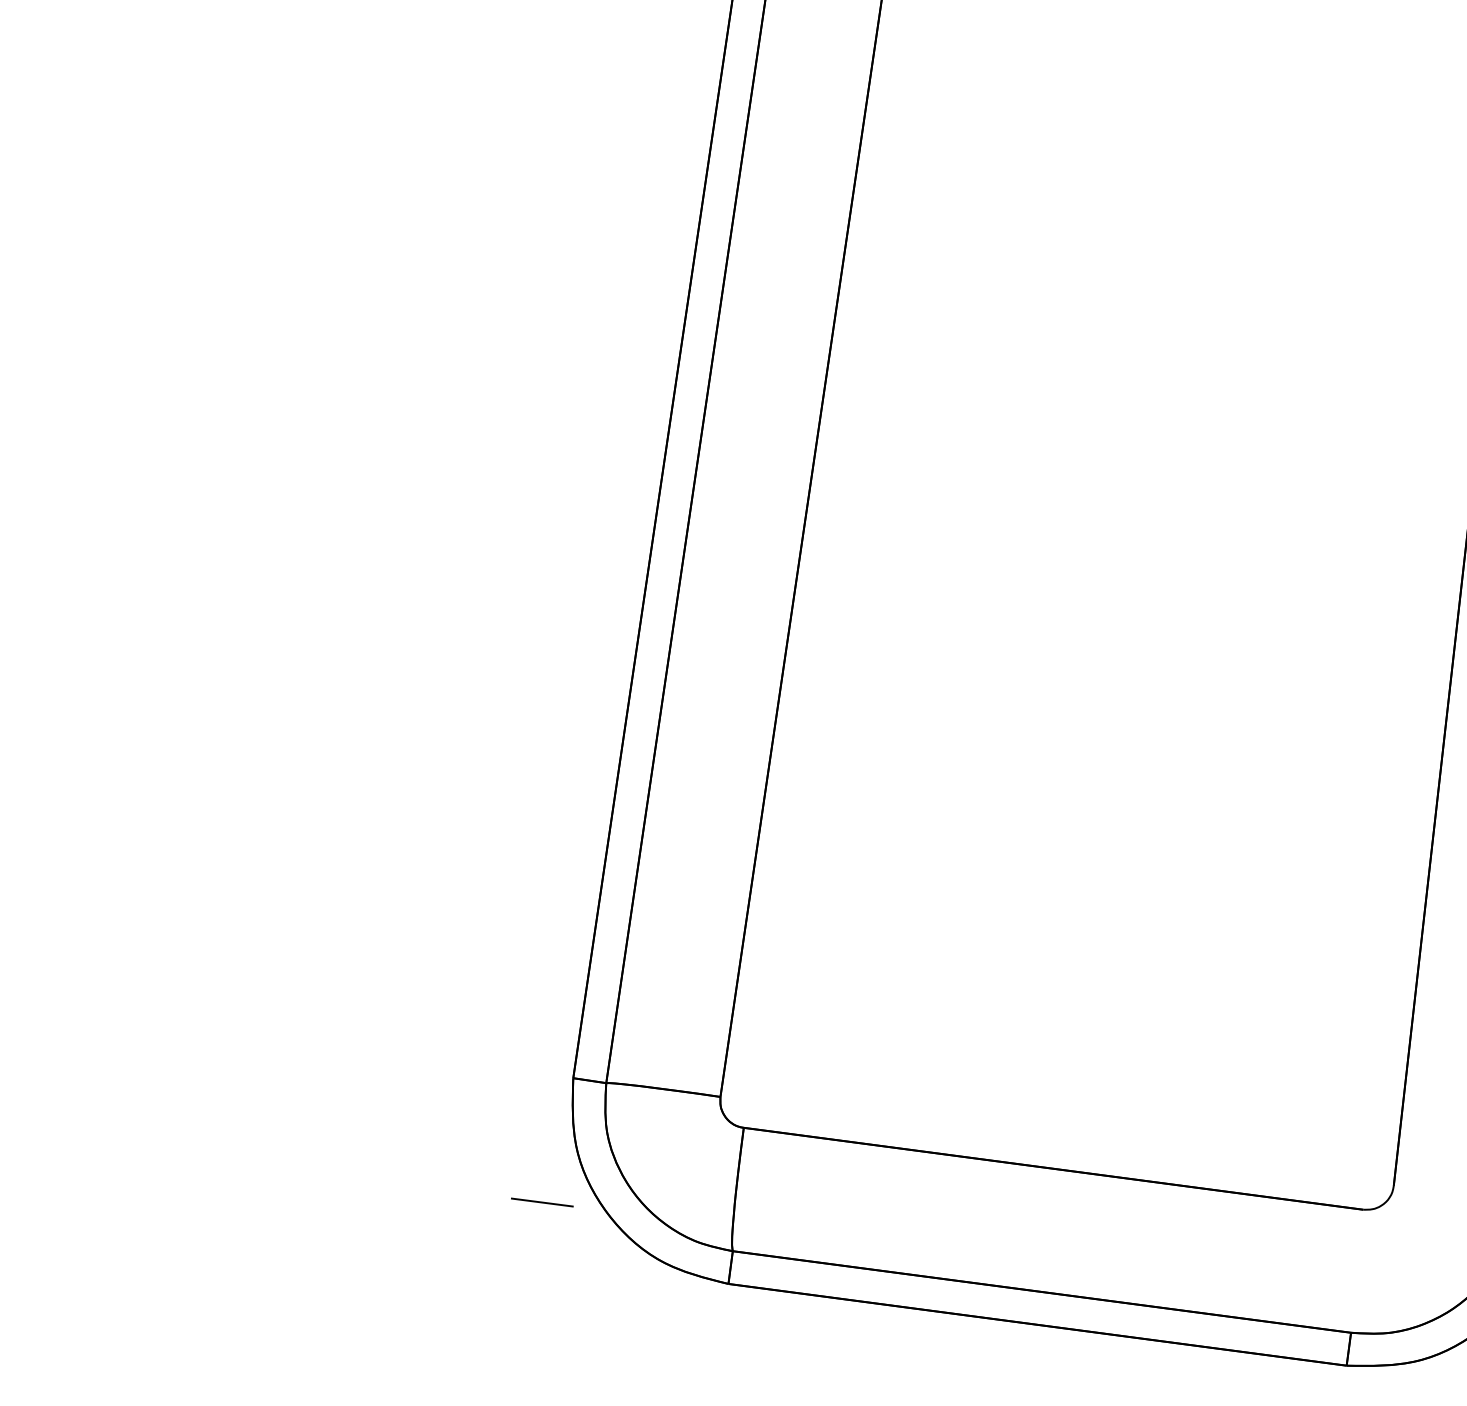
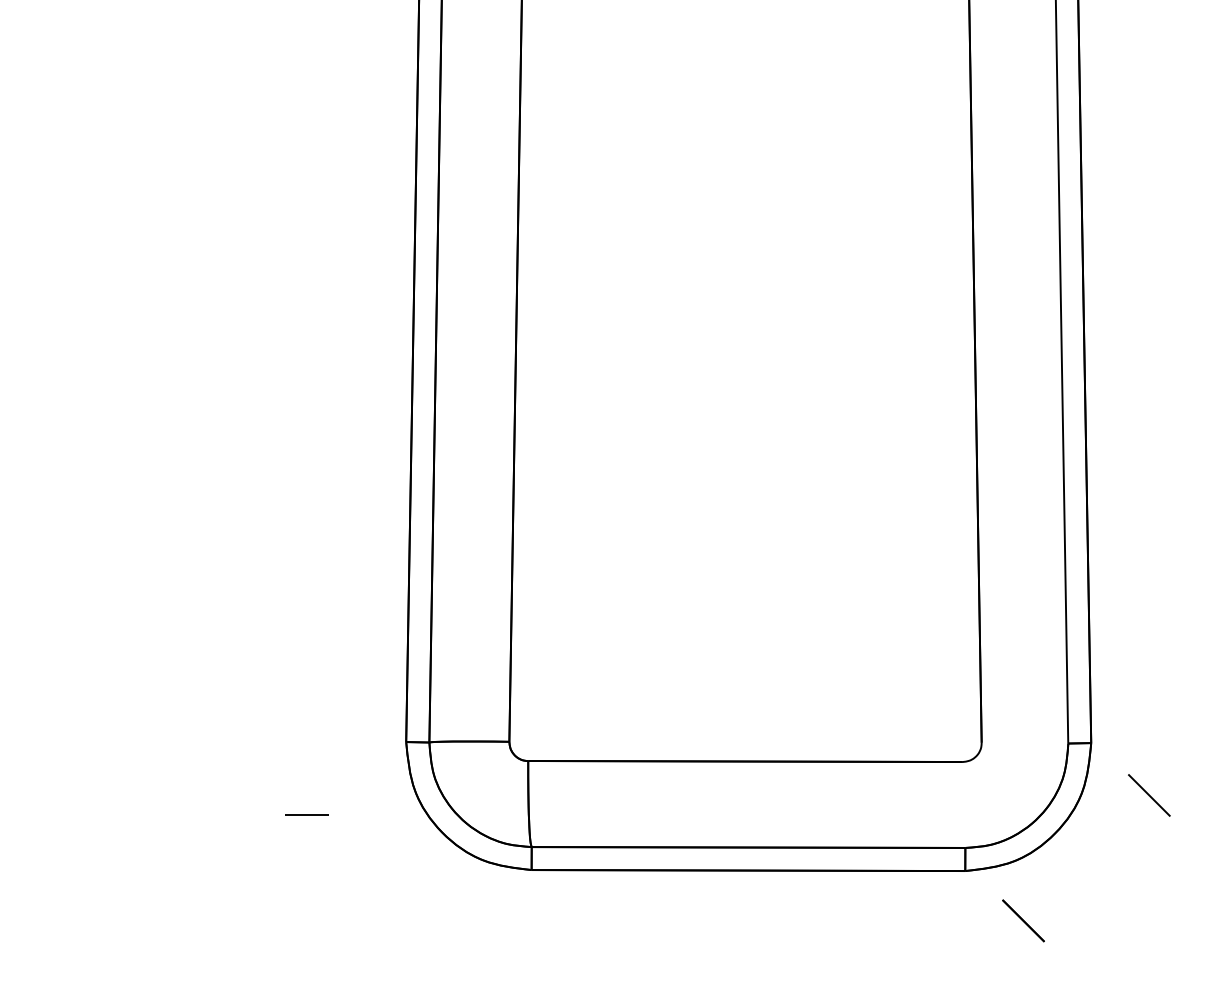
line: (541, 1202) -> (306, 814), moved

